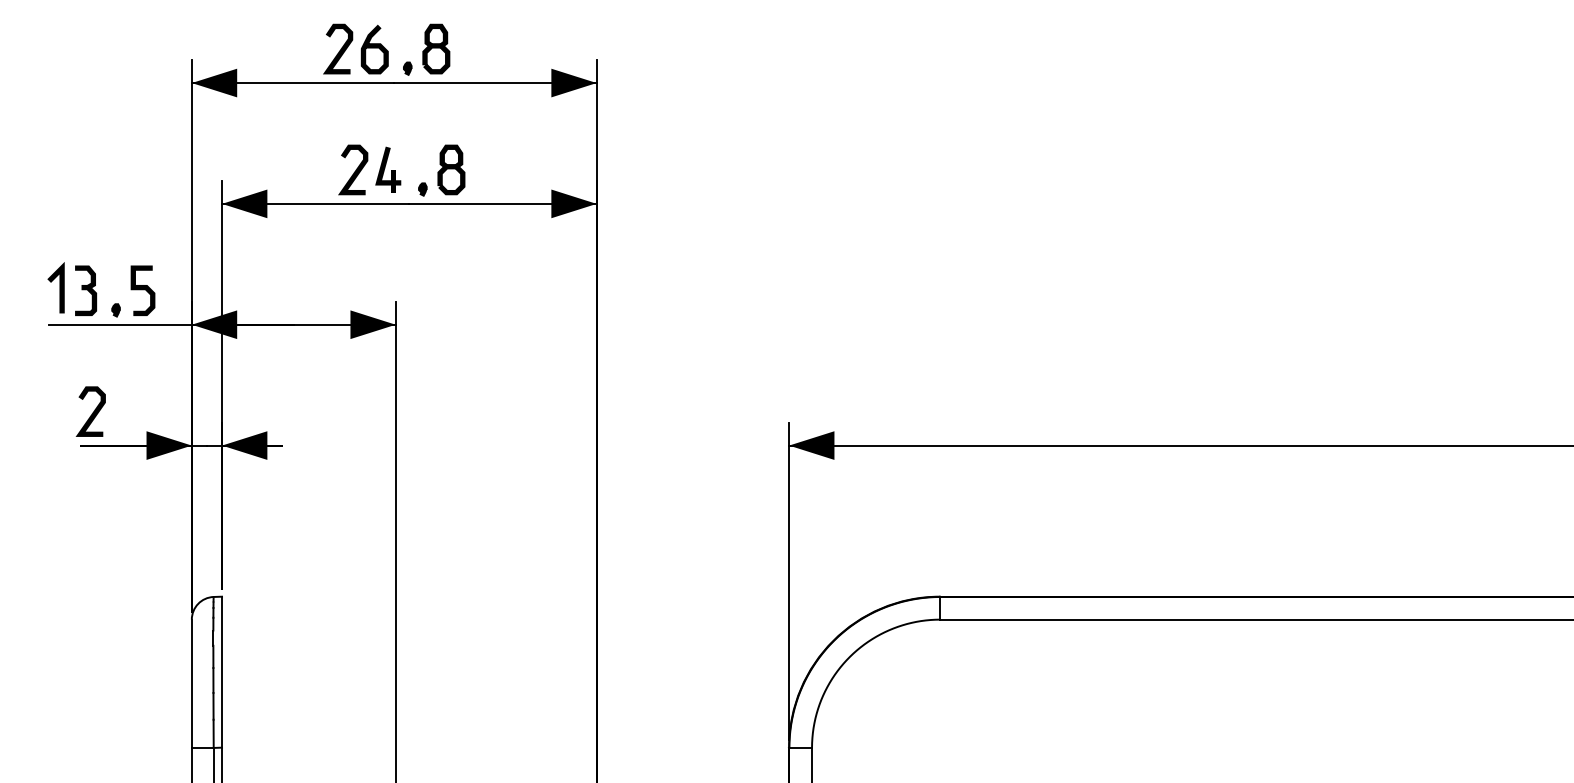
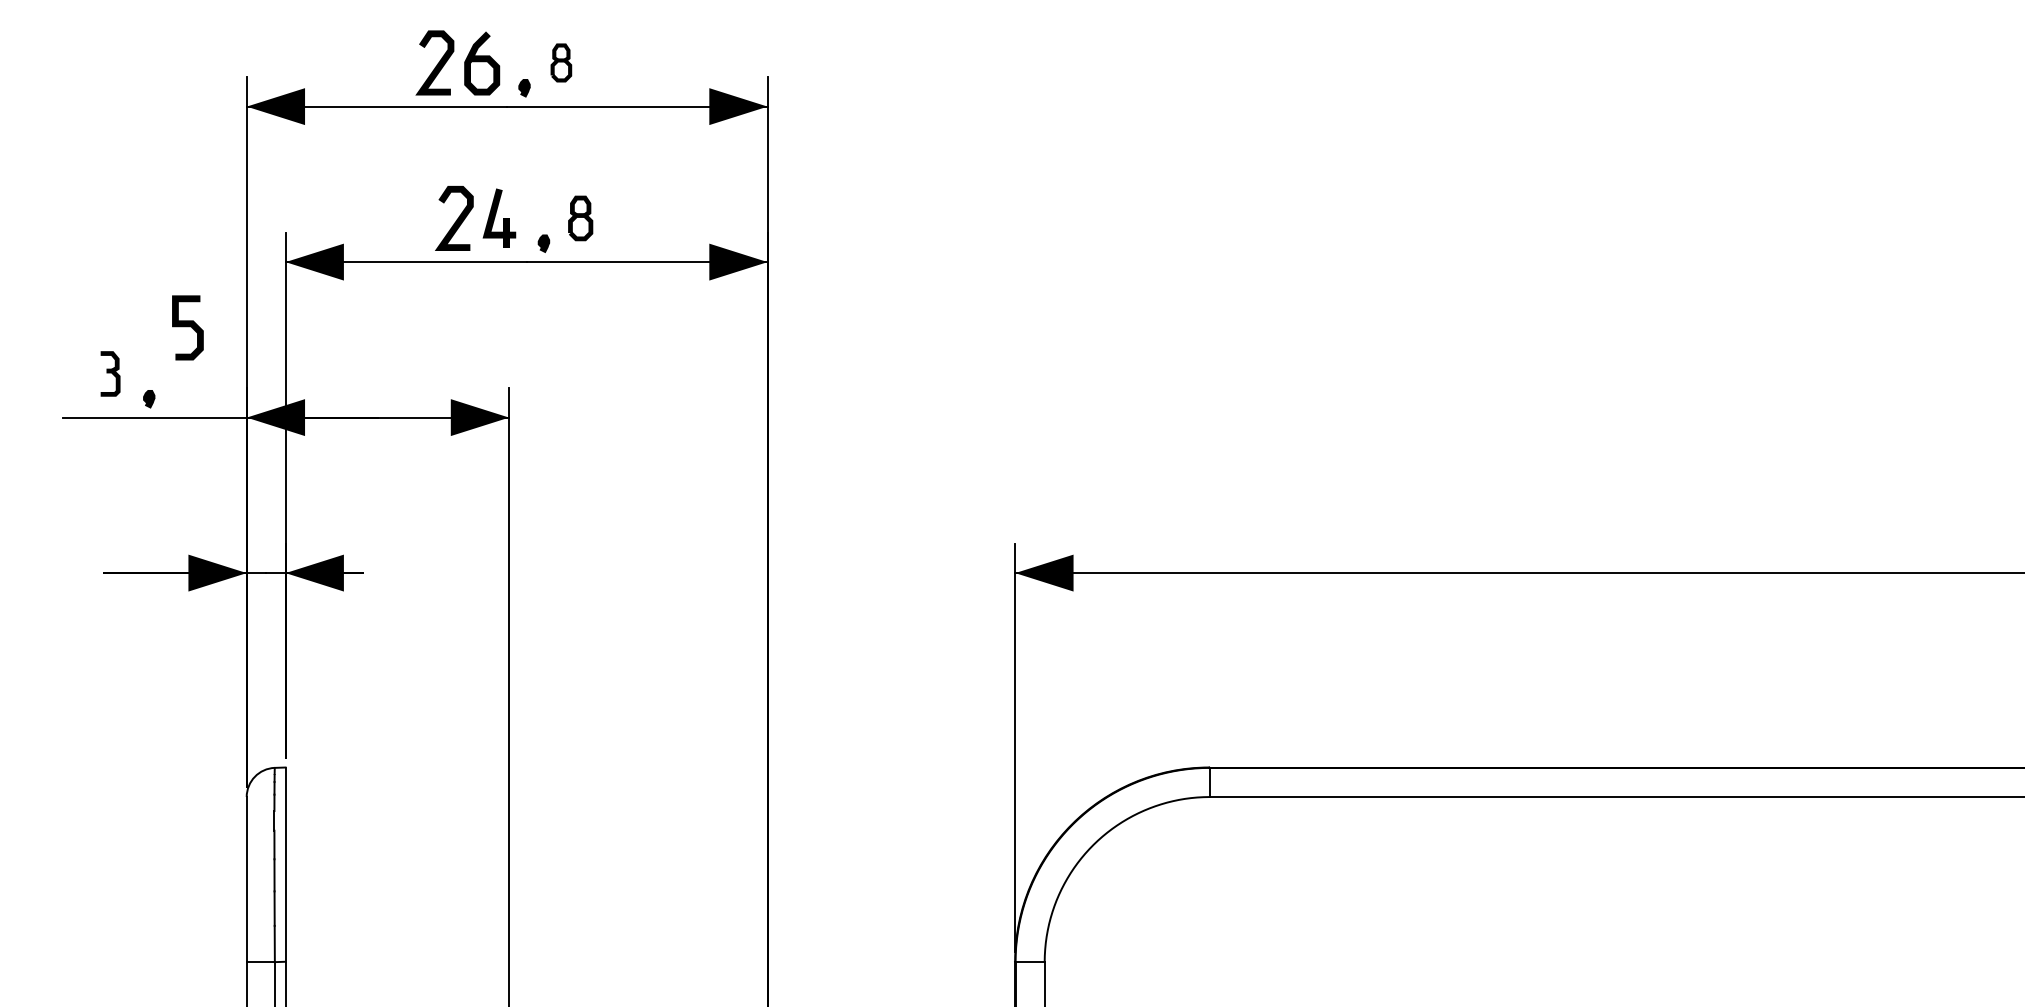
part: (436, 48) -> (561, 62), size x0.6
part: (451, 169) -> (580, 218), size x0.7
line: (59, 287) -> (76, 369), removed
part: (85, 290) -> (110, 373), size x0.7
curve: (142, 290) -> (187, 327), moved
curve: (92, 411) -> (119, 529), removed

